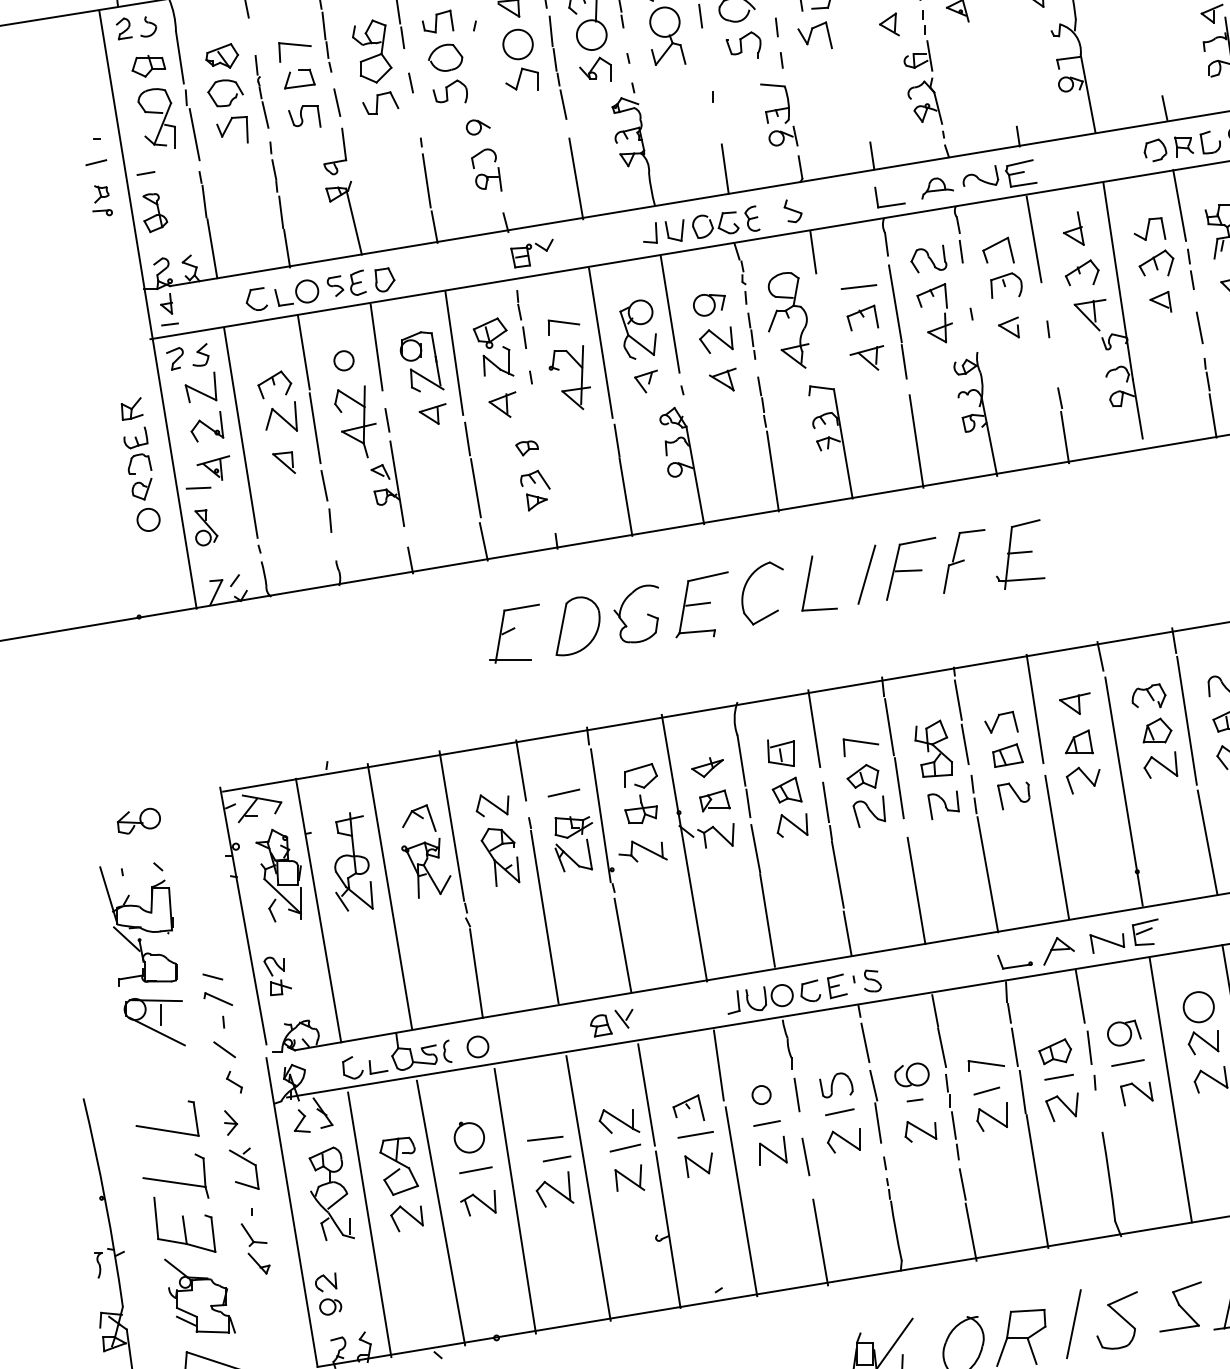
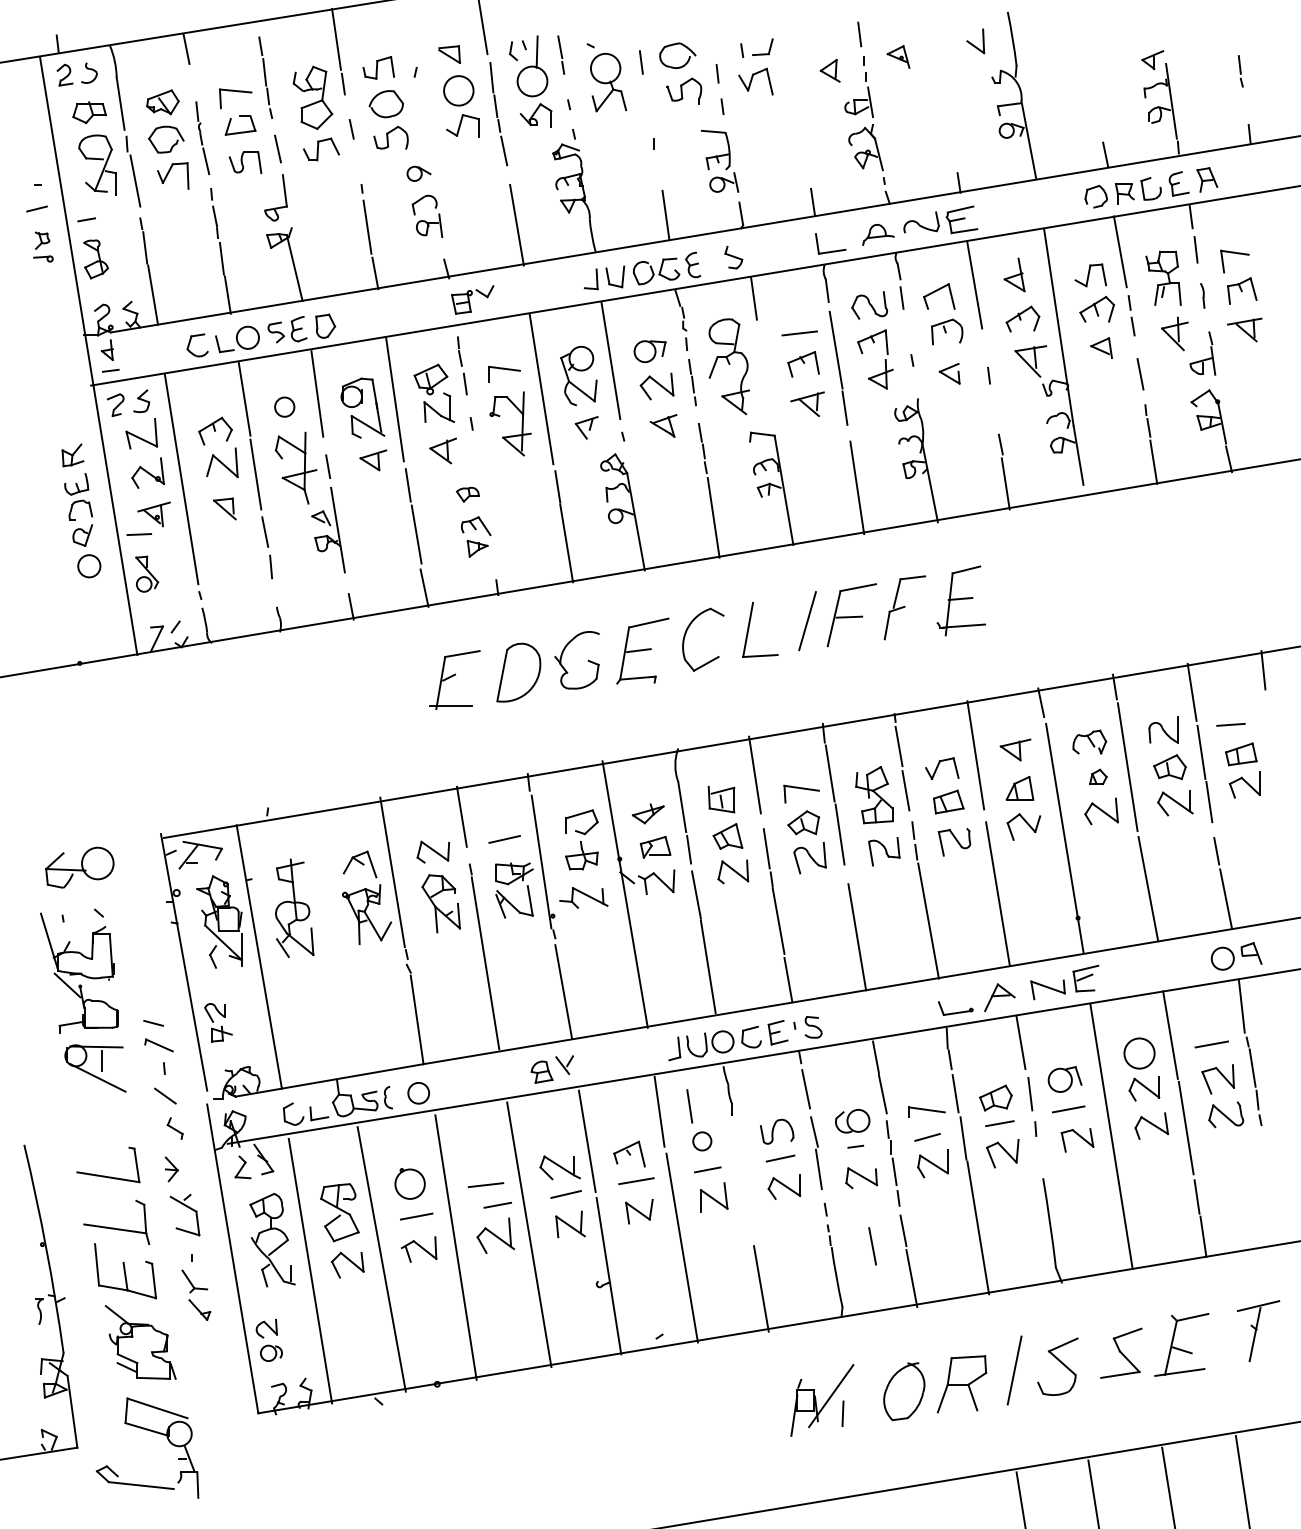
part: (1157, 730) -> (1098, 776), size x0.6
part: (138, 821) -> (79, 867), size x1.6
line: (389, 896) -> (330, 942), removed
line: (796, 1095) -> (689, 1106), moved
line: (805, 1157) -> (872, 1246), moved

